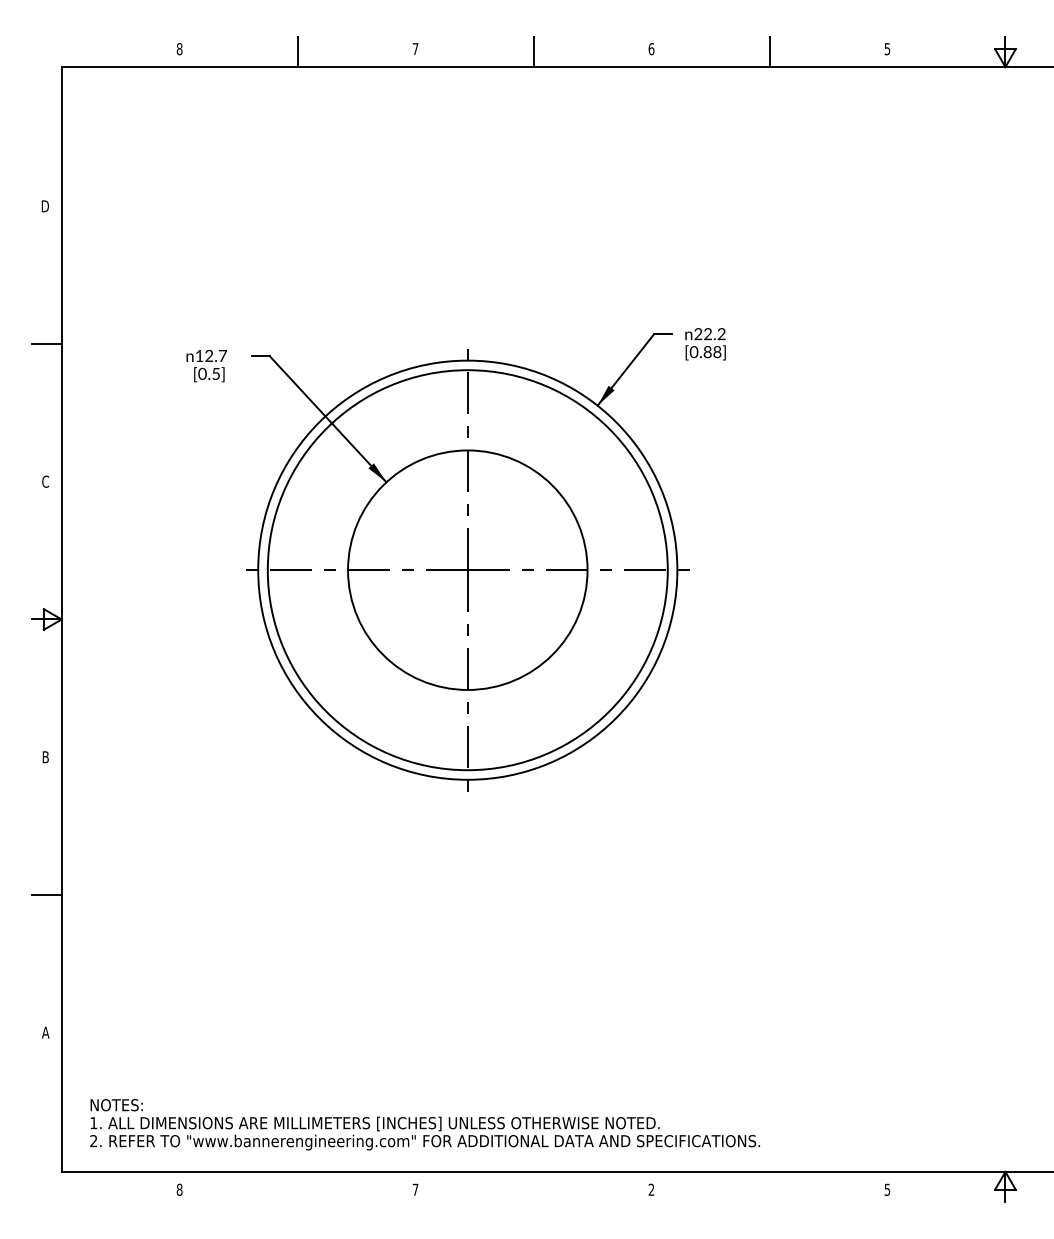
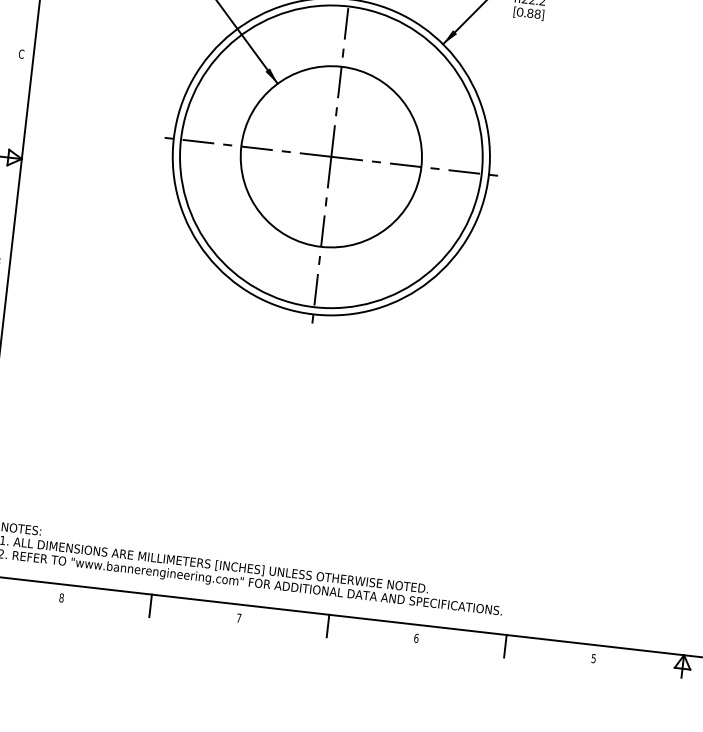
line: (297, 1186) -> (150, 605), added
line: (533, 1186) -> (327, 625), added
line: (769, 1186) -> (505, 646), added
text: (651, 1189) -> (416, 638), 2 -> 6

